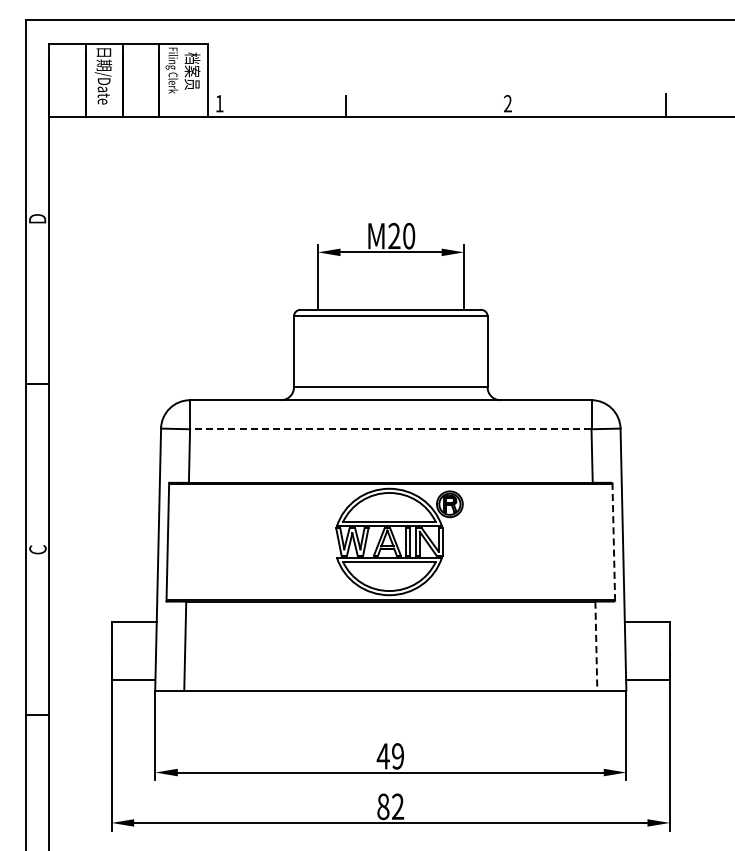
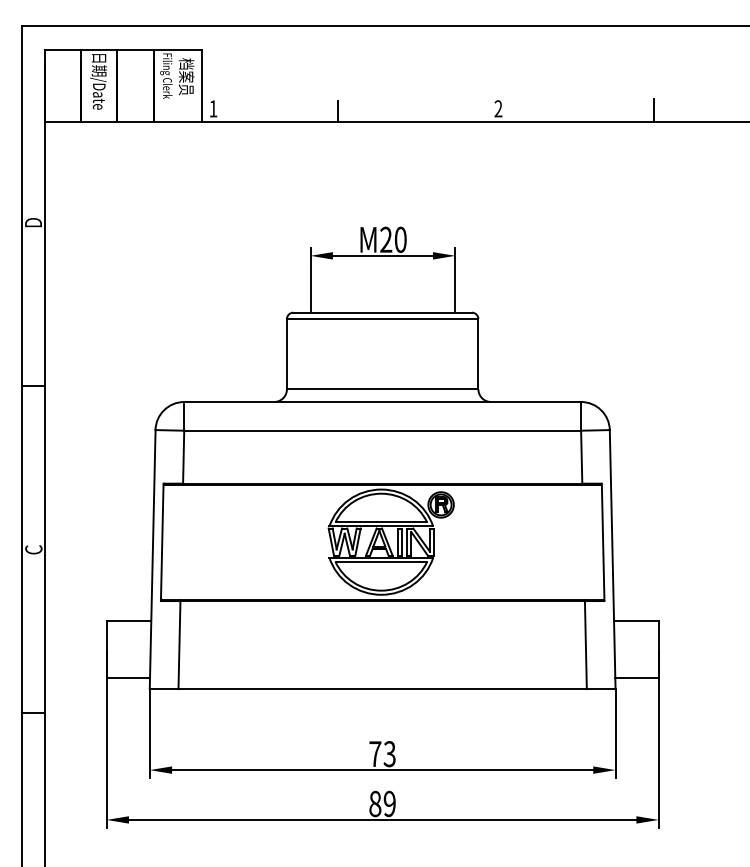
line: (390, 429) -> (382, 430), dashed -> solid
line: (614, 542) -> (603, 542), dashed -> solid
line: (595, 646) -> (585, 645), dashed -> solid
text: (389, 756) -> (381, 754), 49 -> 73
text: (397, 807) -> (389, 804), 82 -> 89

